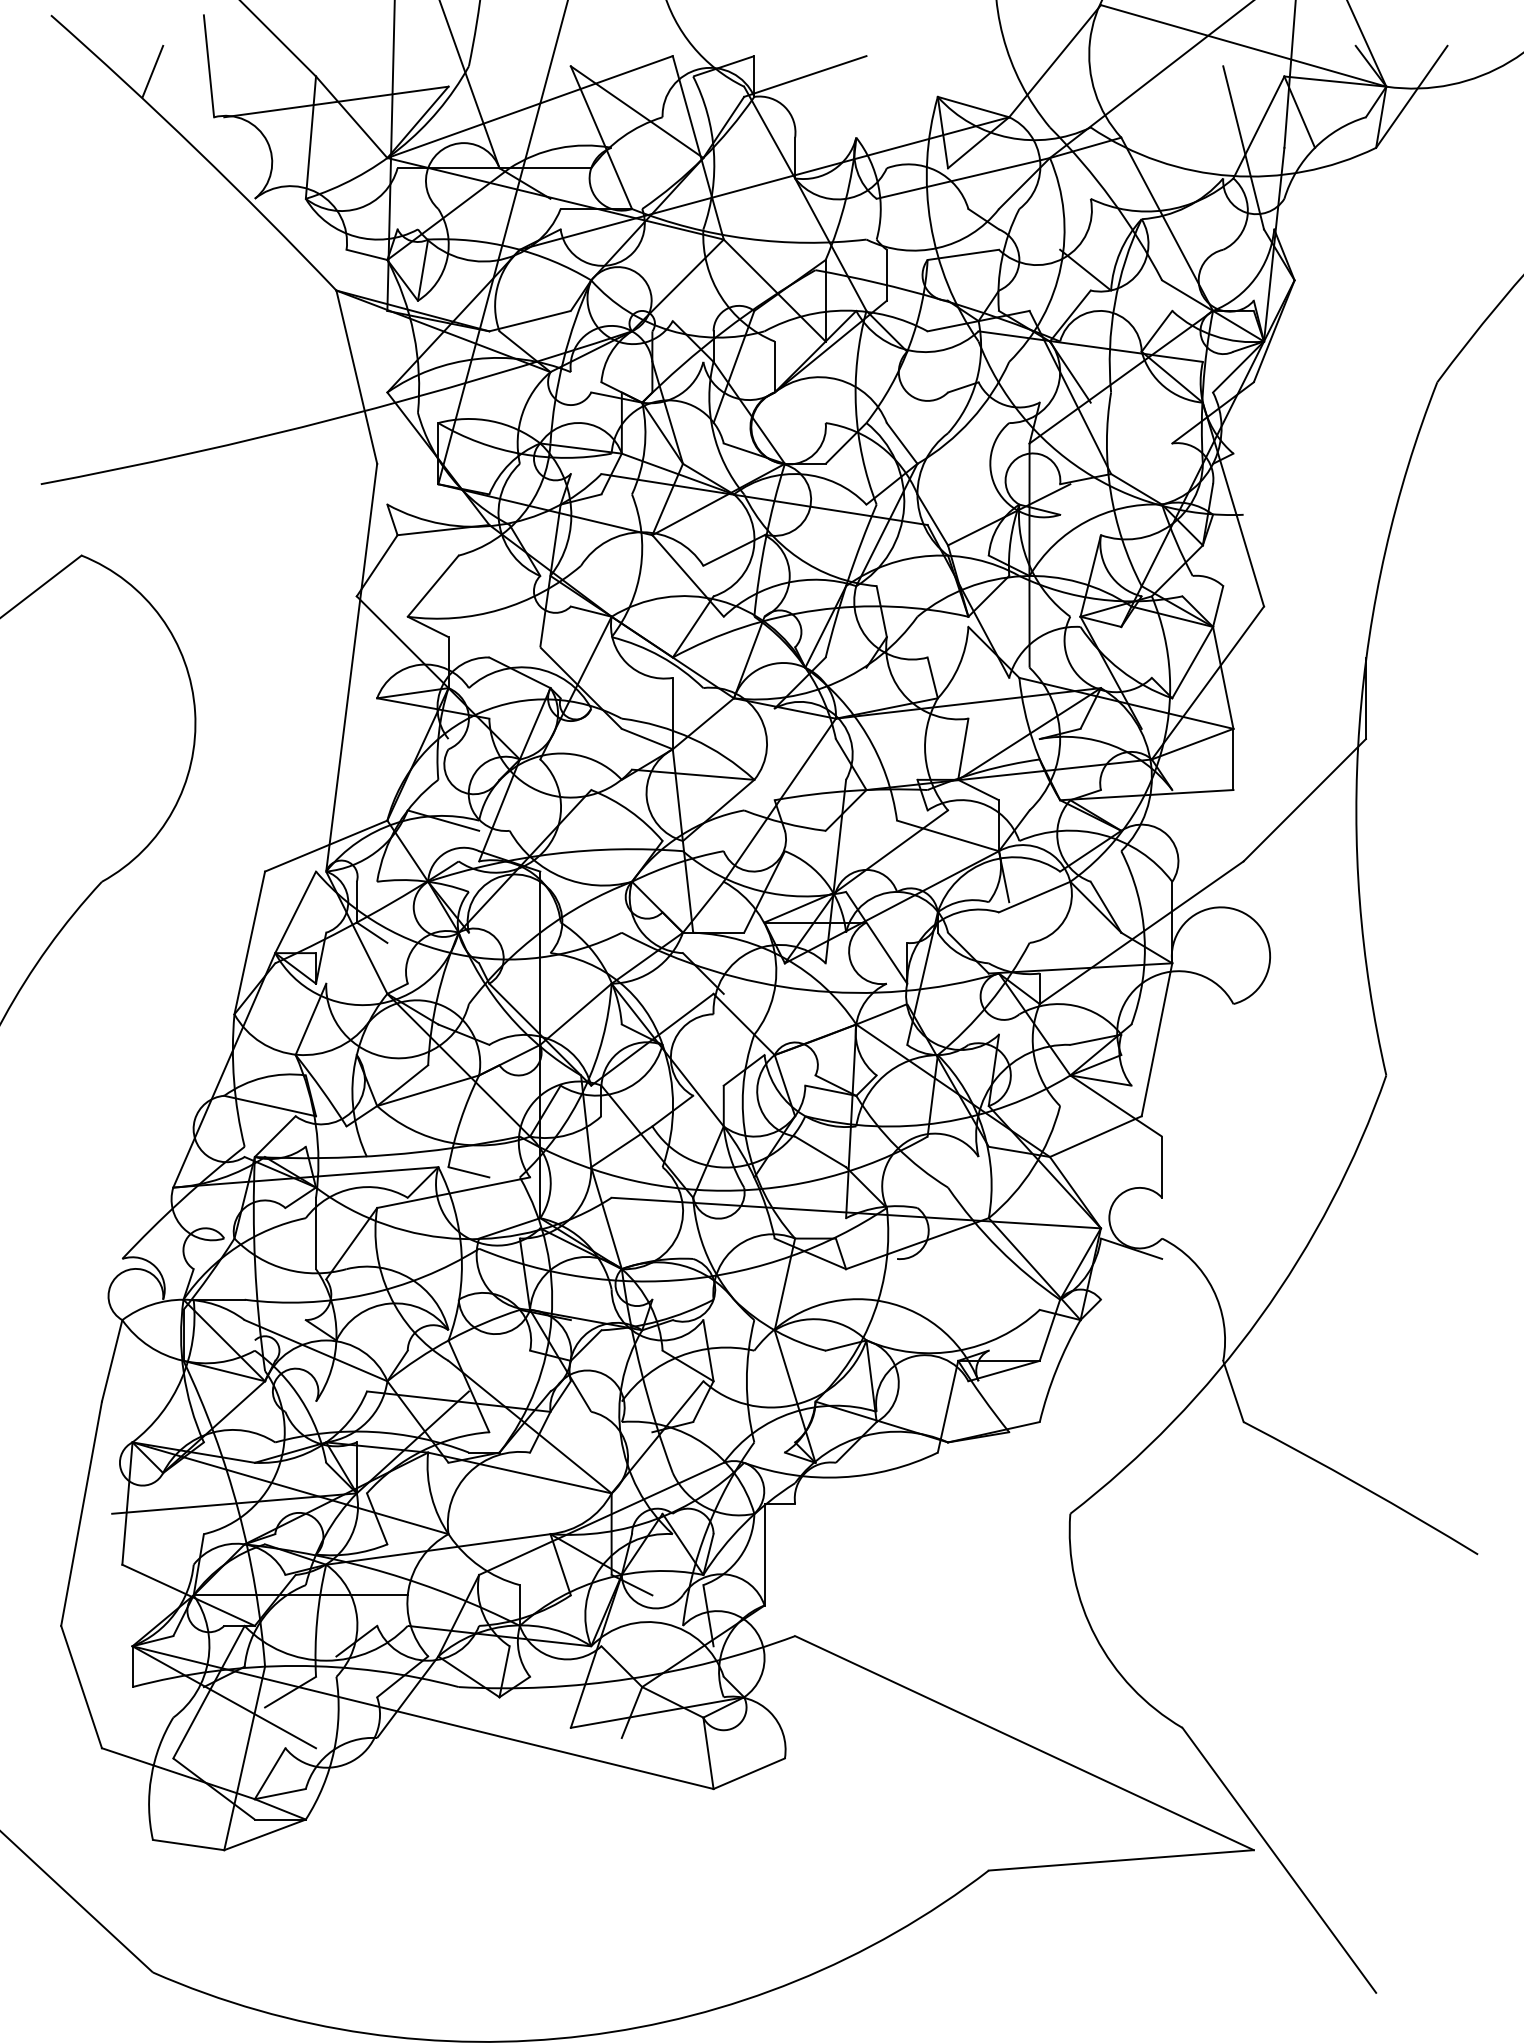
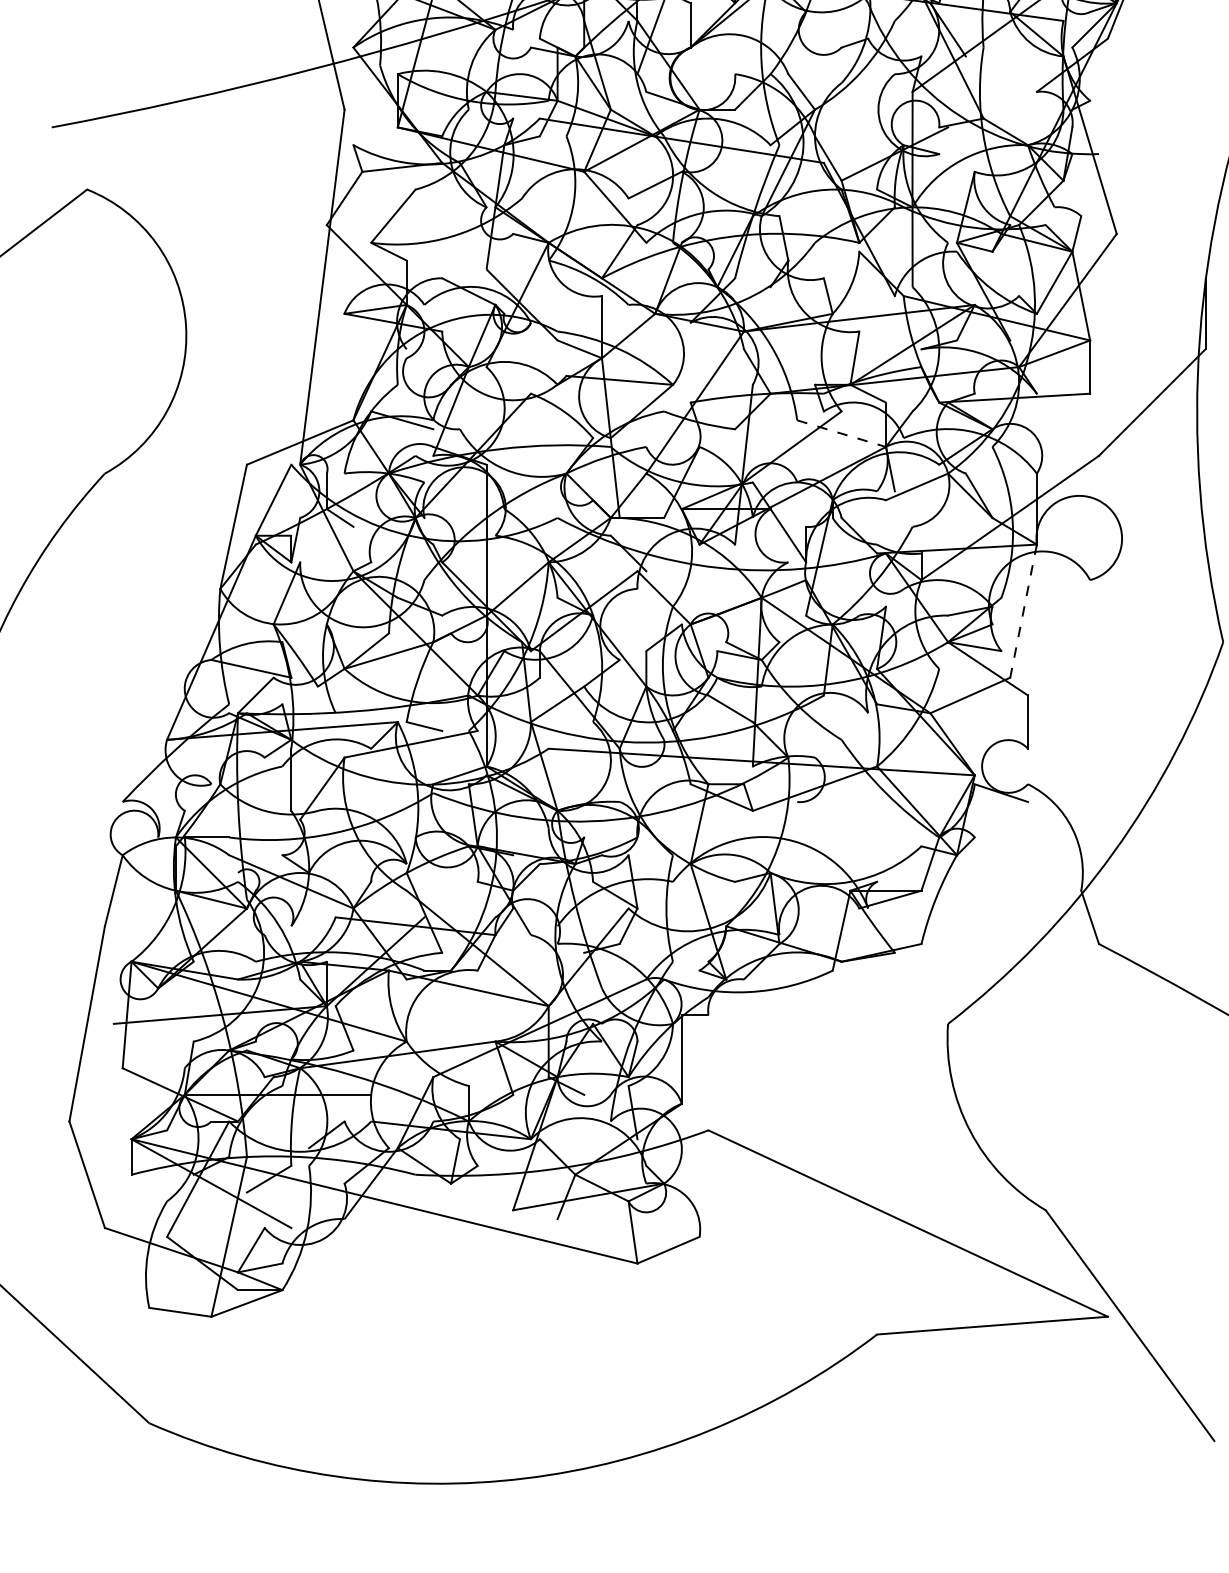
line: (948, 836) -> (842, 434), solid -> dashed
line: (1156, 1039) -> (1023, 610), solid -> dashed

